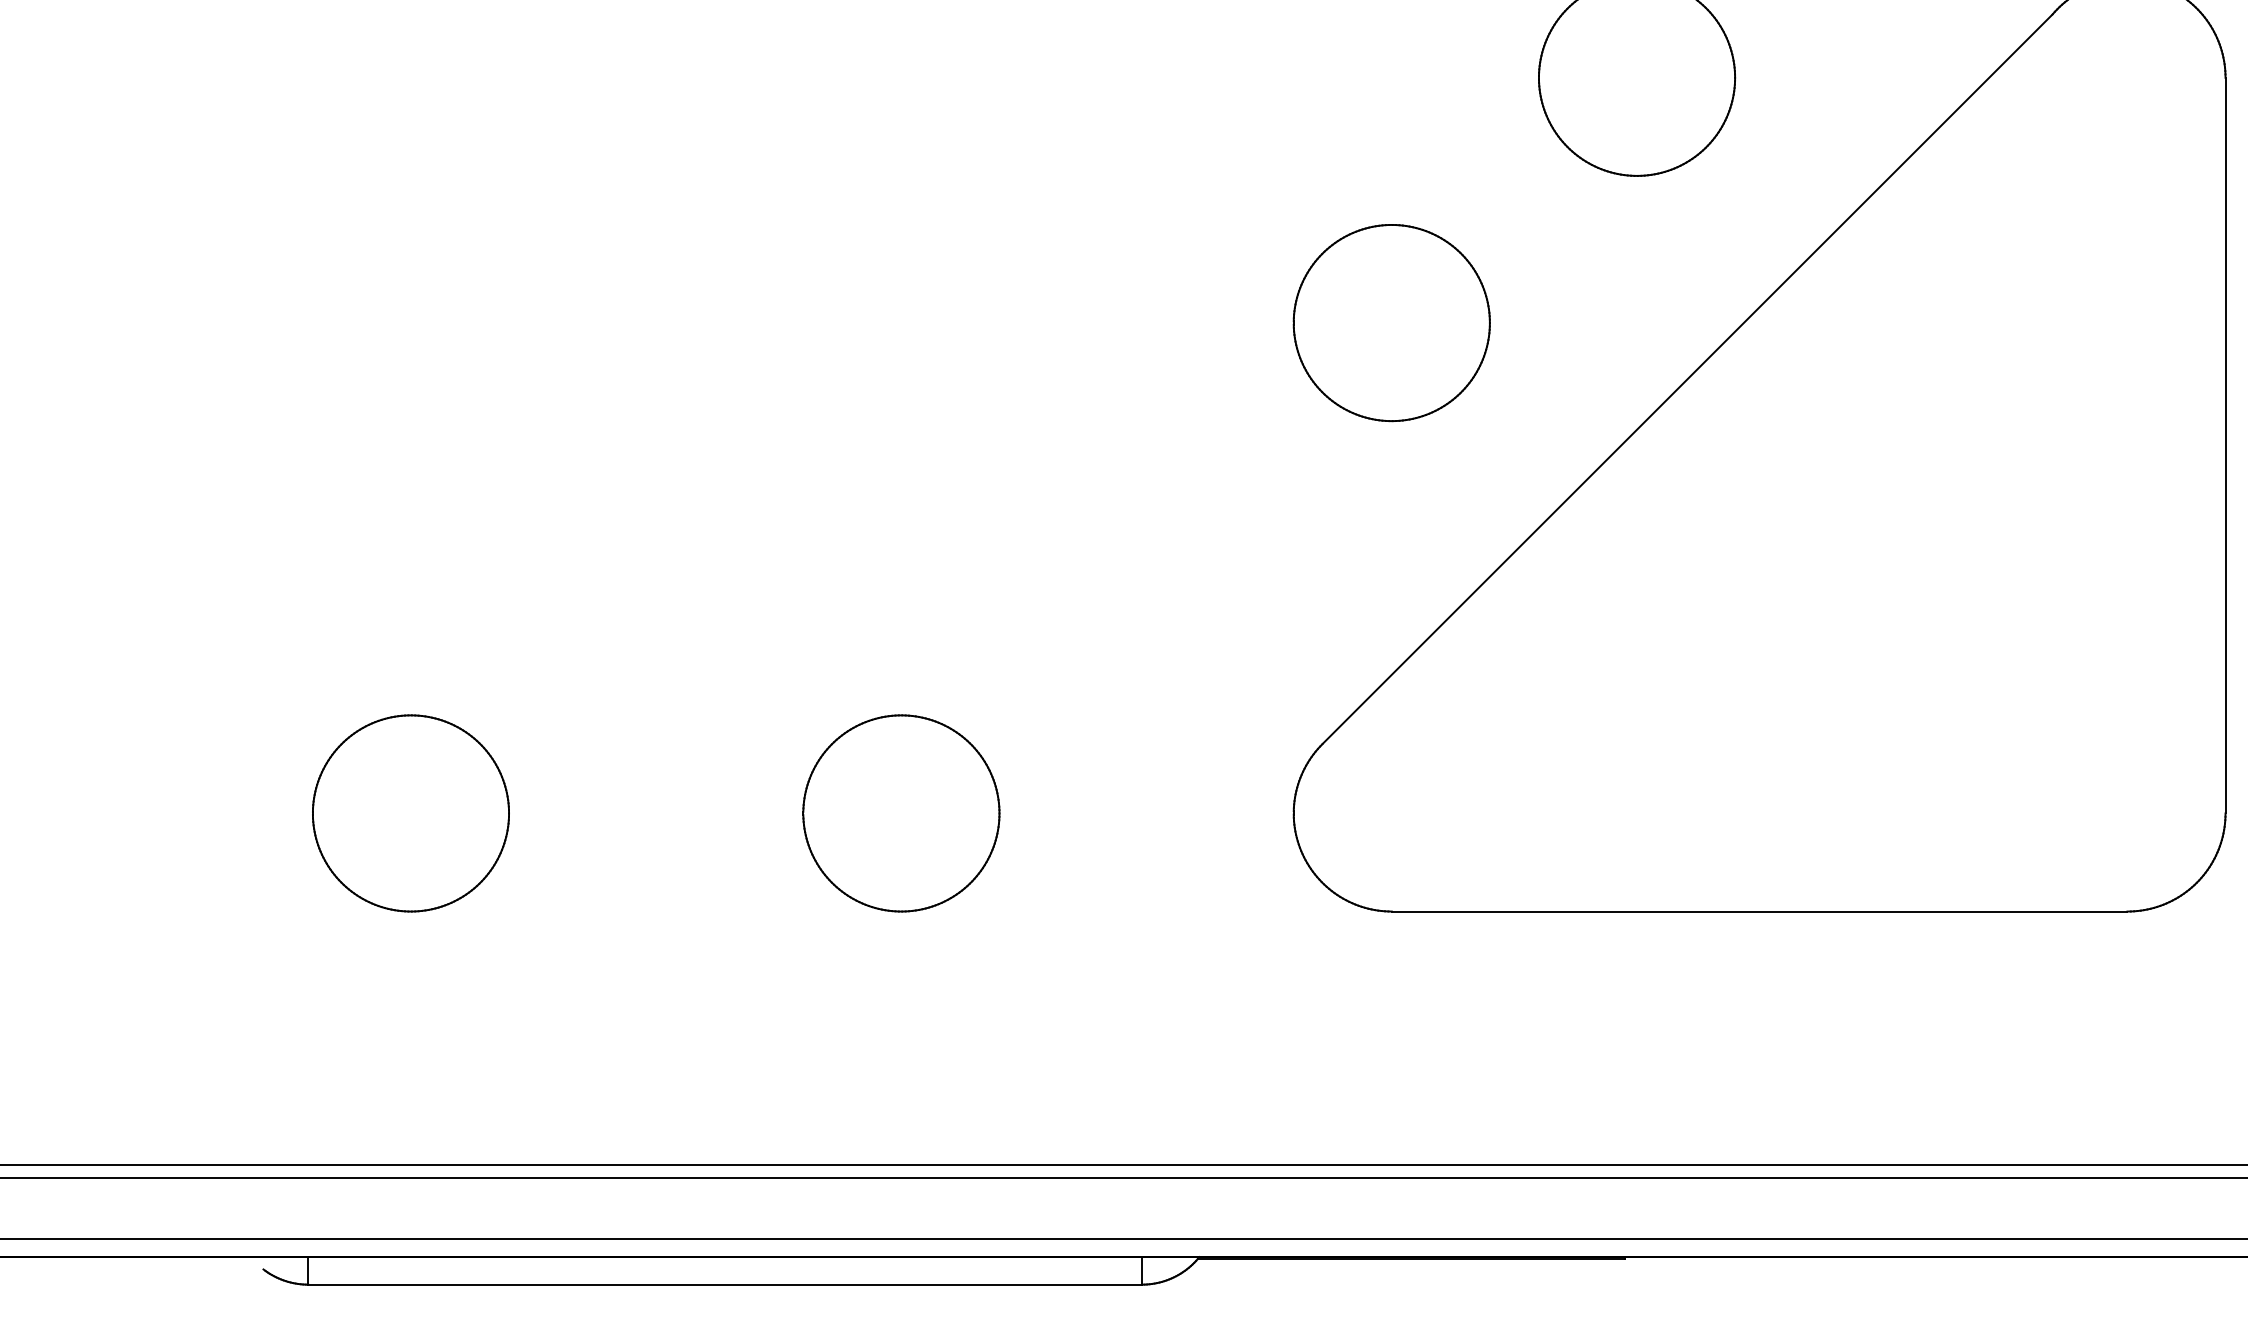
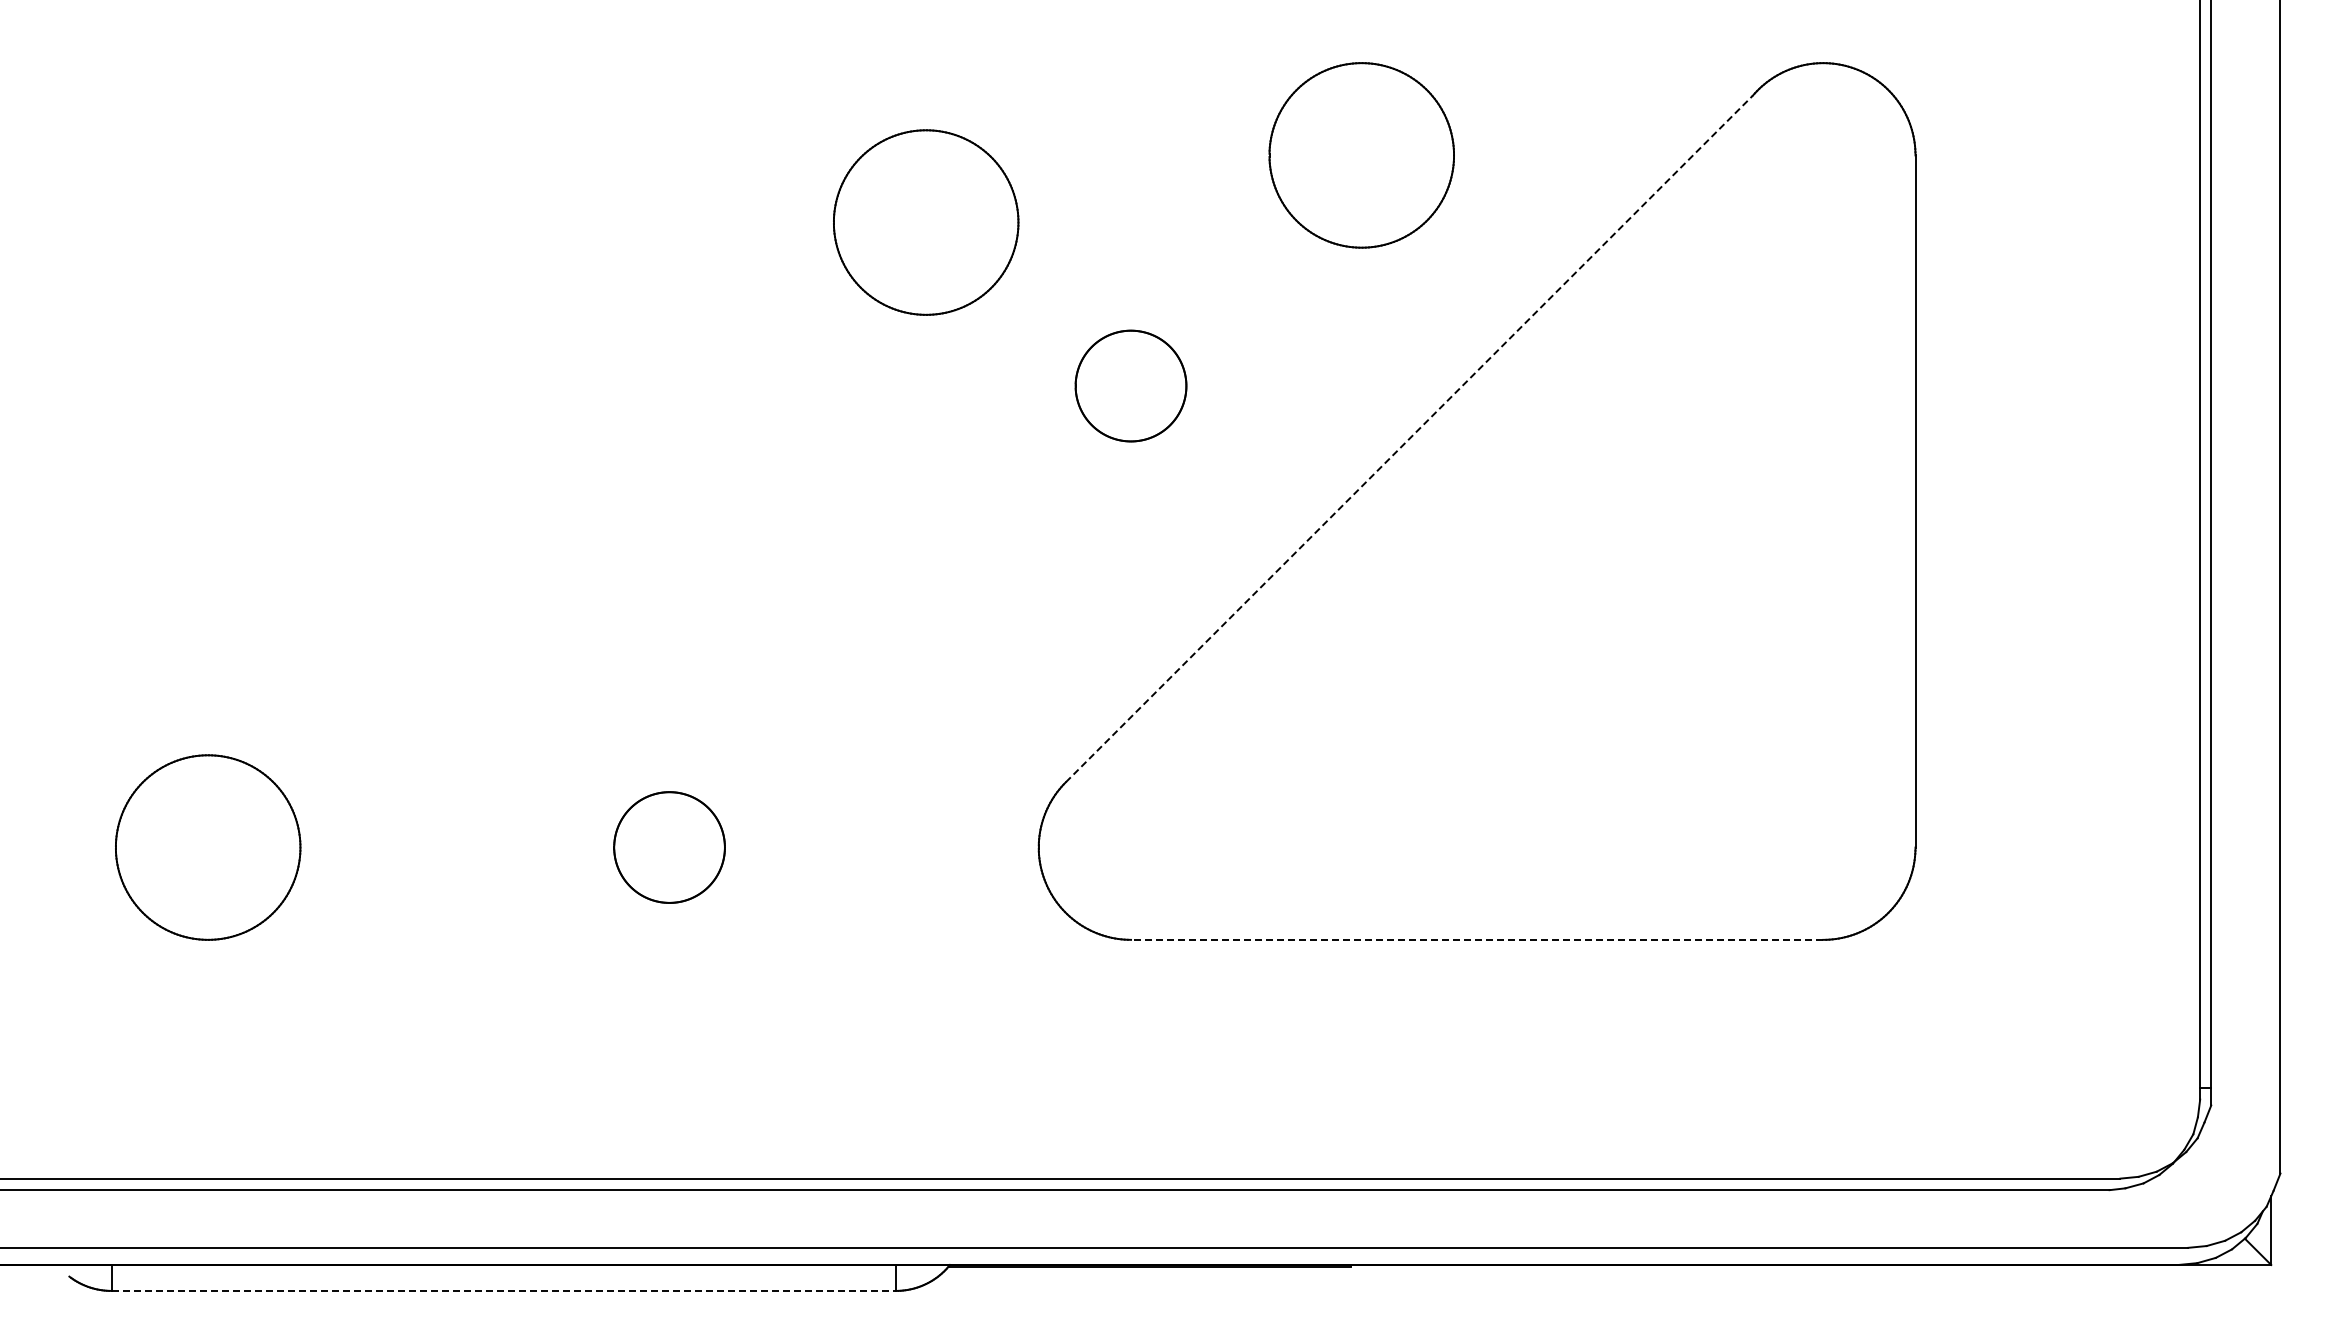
part: (1174, 149) -> (926, 222), added
part: (1391, 322) -> (1130, 385), size x0.6
line: (1687, 379) -> (1409, 439), solid -> dashed
part: (901, 813) -> (669, 847), size x0.6
line: (1758, 911) -> (1476, 939), solid -> dashed
line: (725, 1284) -> (504, 1290), solid -> dashed

